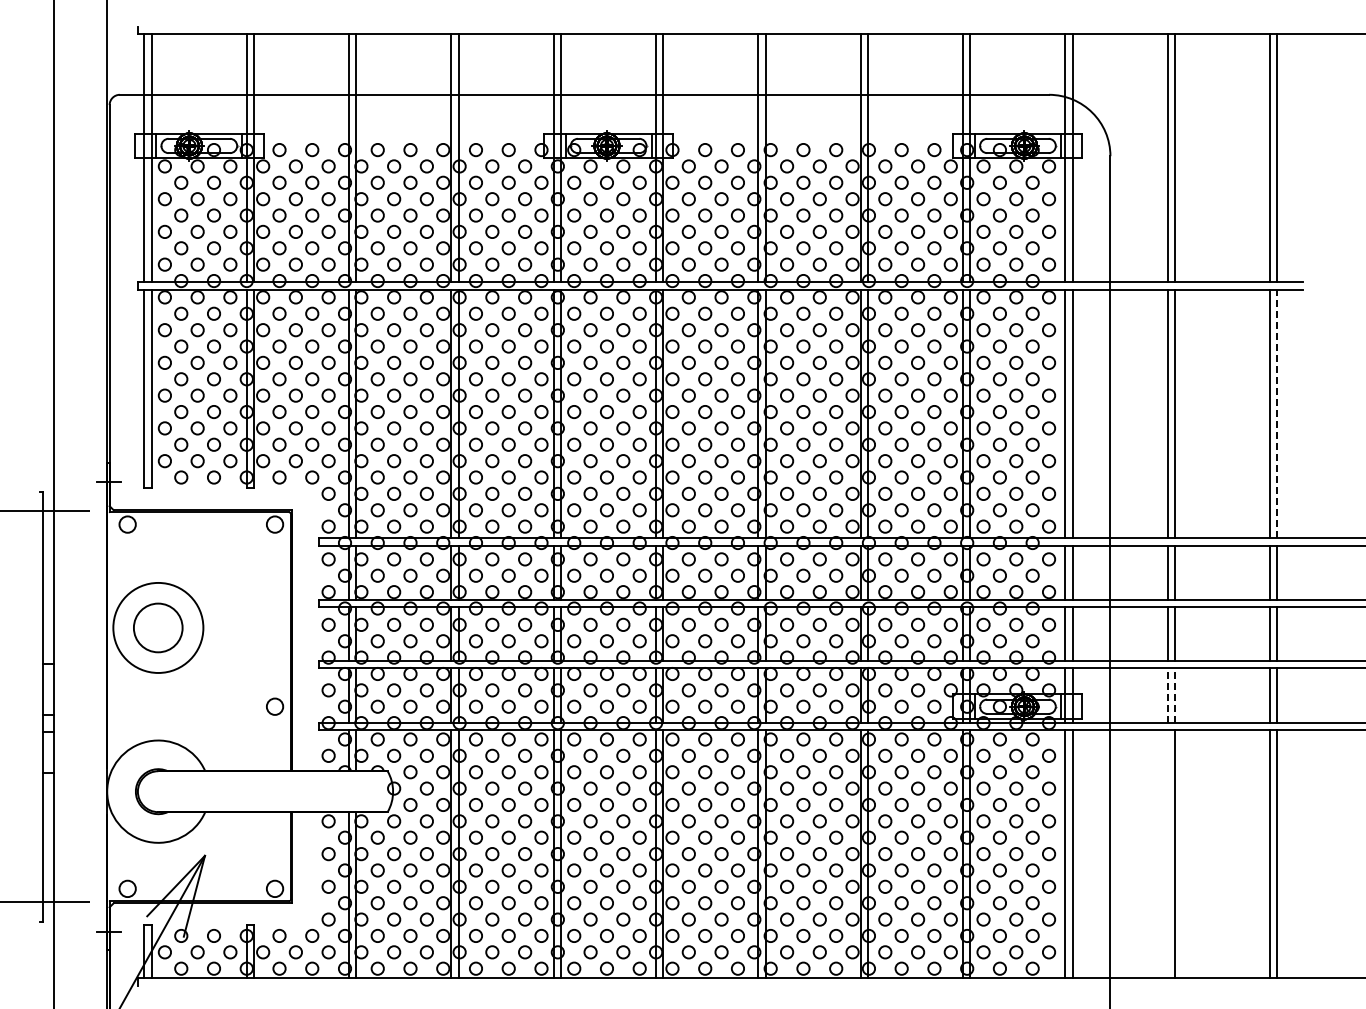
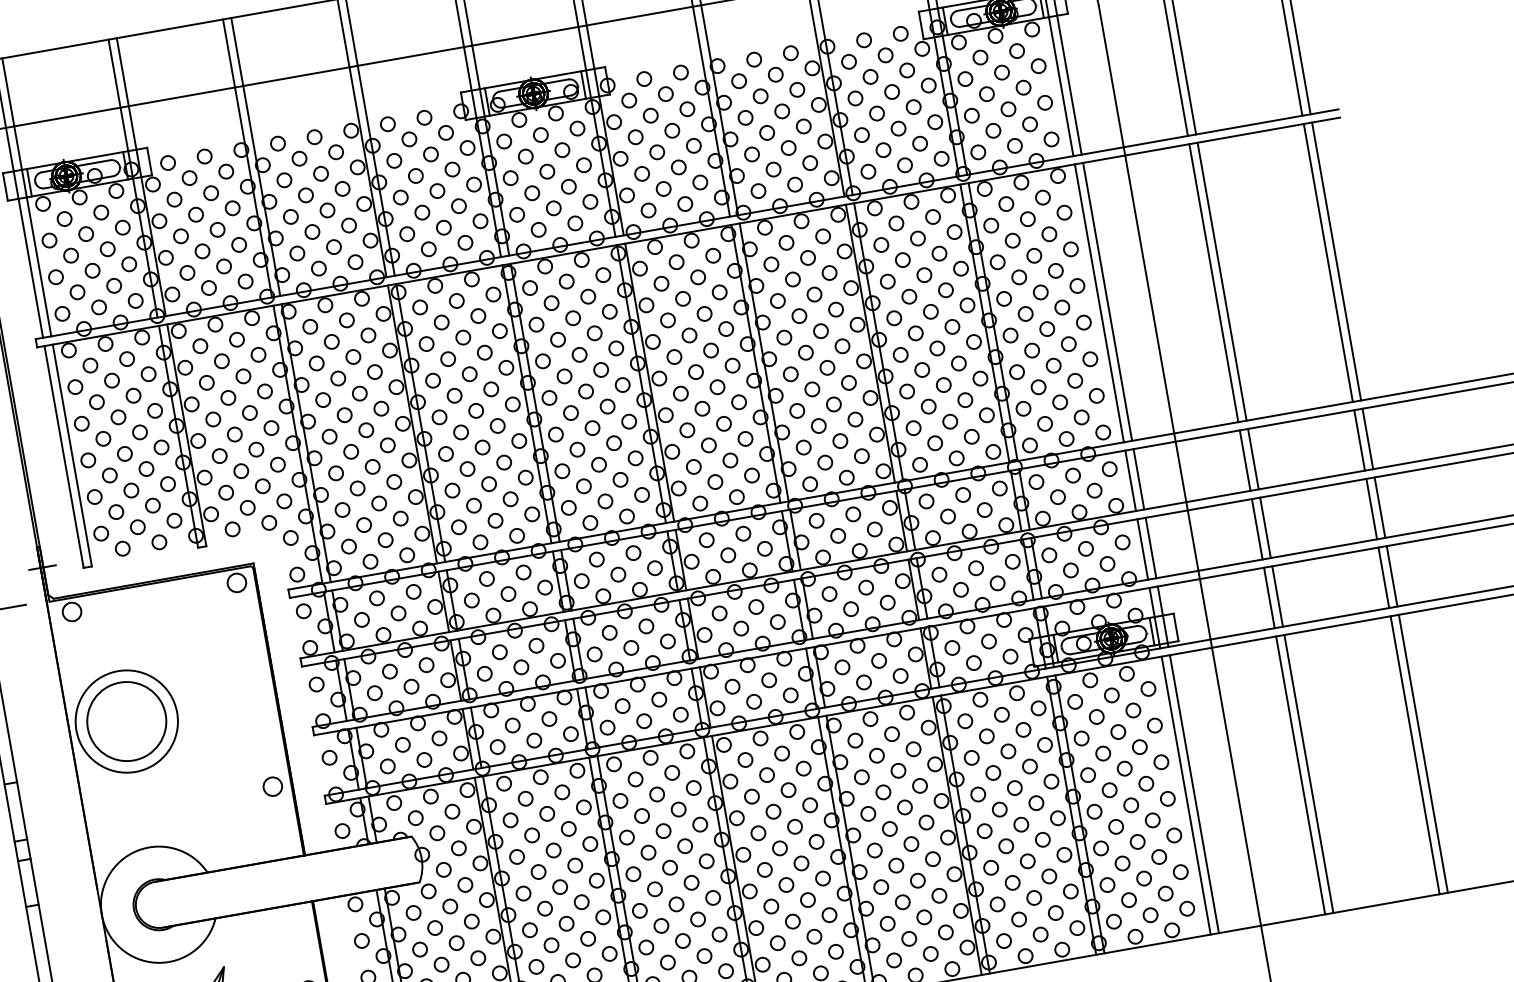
line: (1277, 413) -> (1336, 260), dashed -> solid
circle: (157, 627) -> (125, 721), size x1.43
line: (1167, 695) -> (1269, 598), dashed -> solid
line: (1175, 695) -> (1278, 596), dashed -> solid
line: (1167, 853) -> (1300, 774), added

